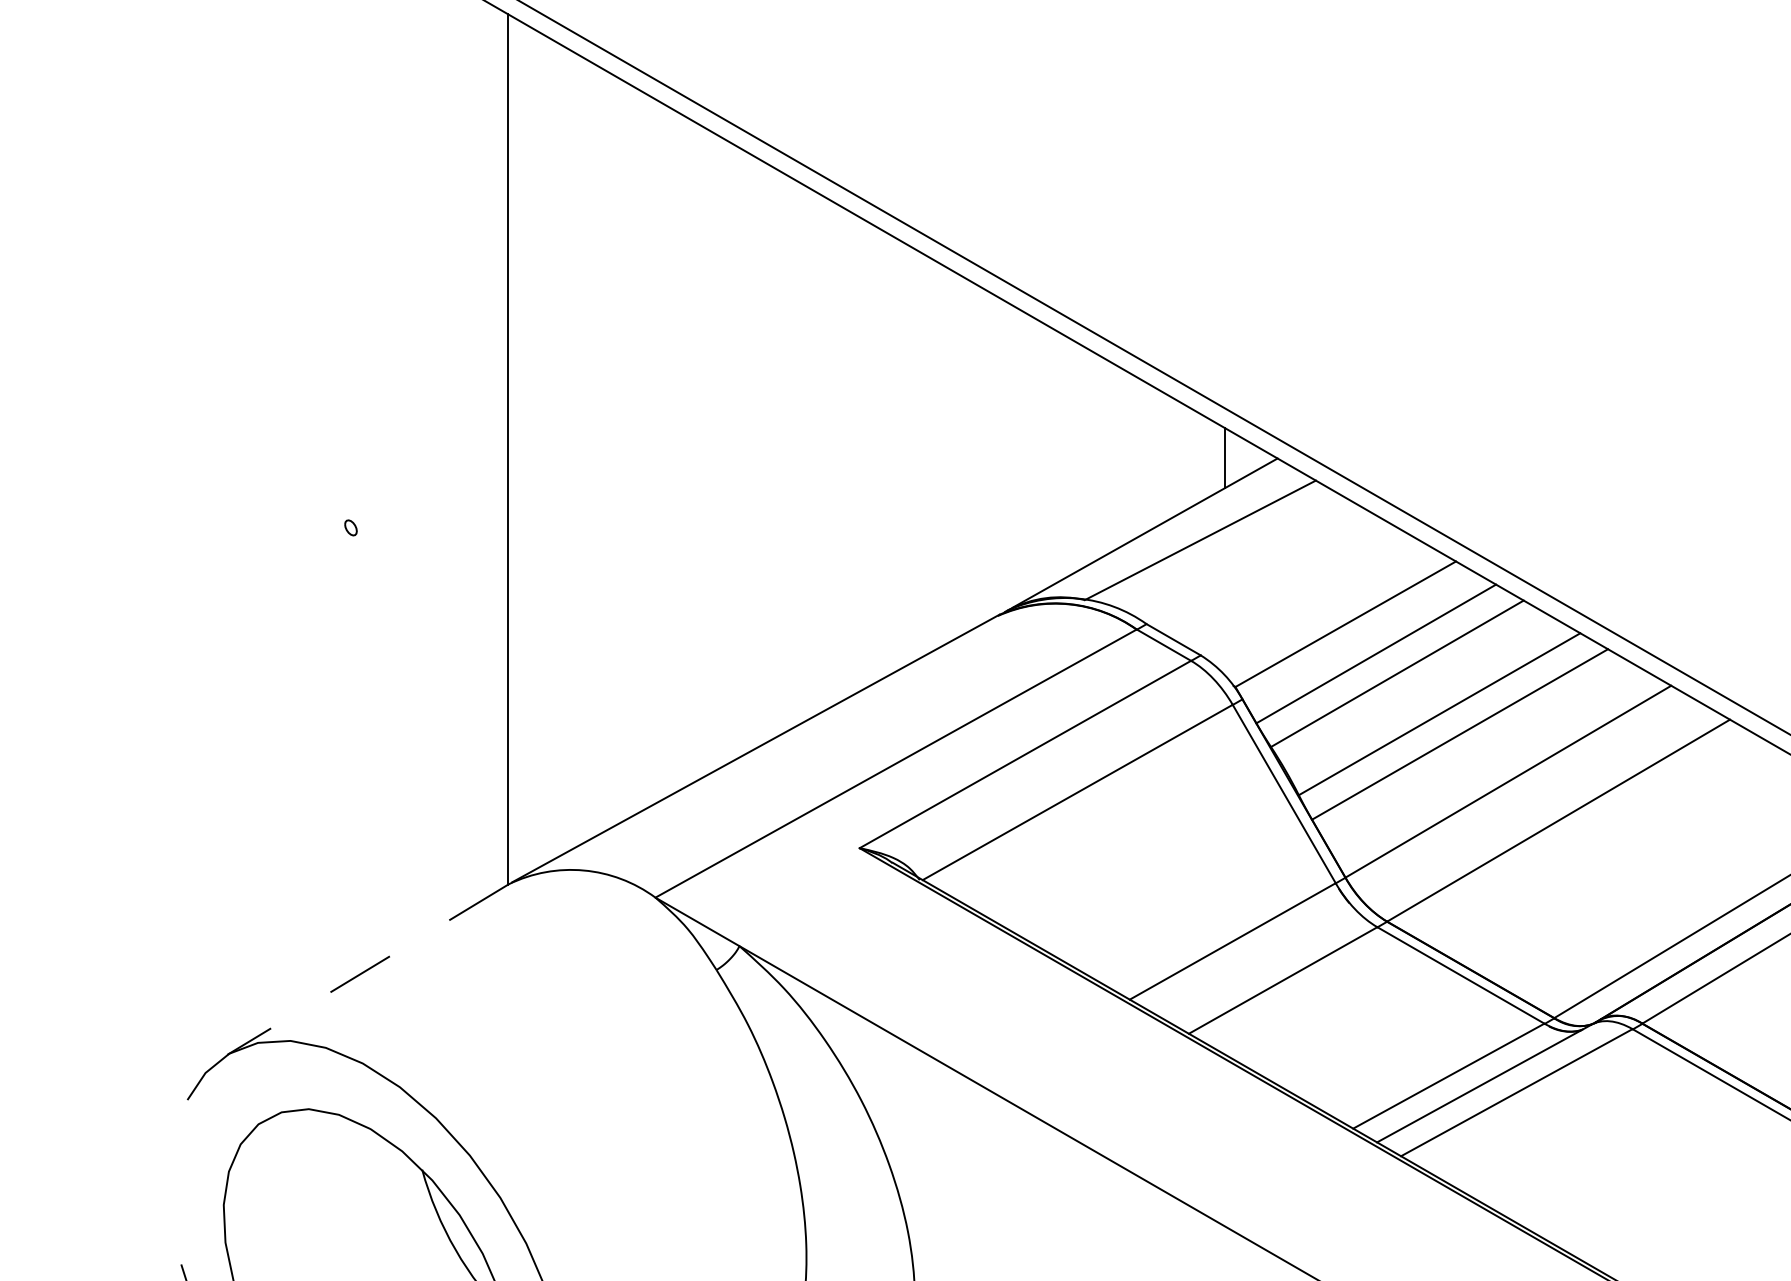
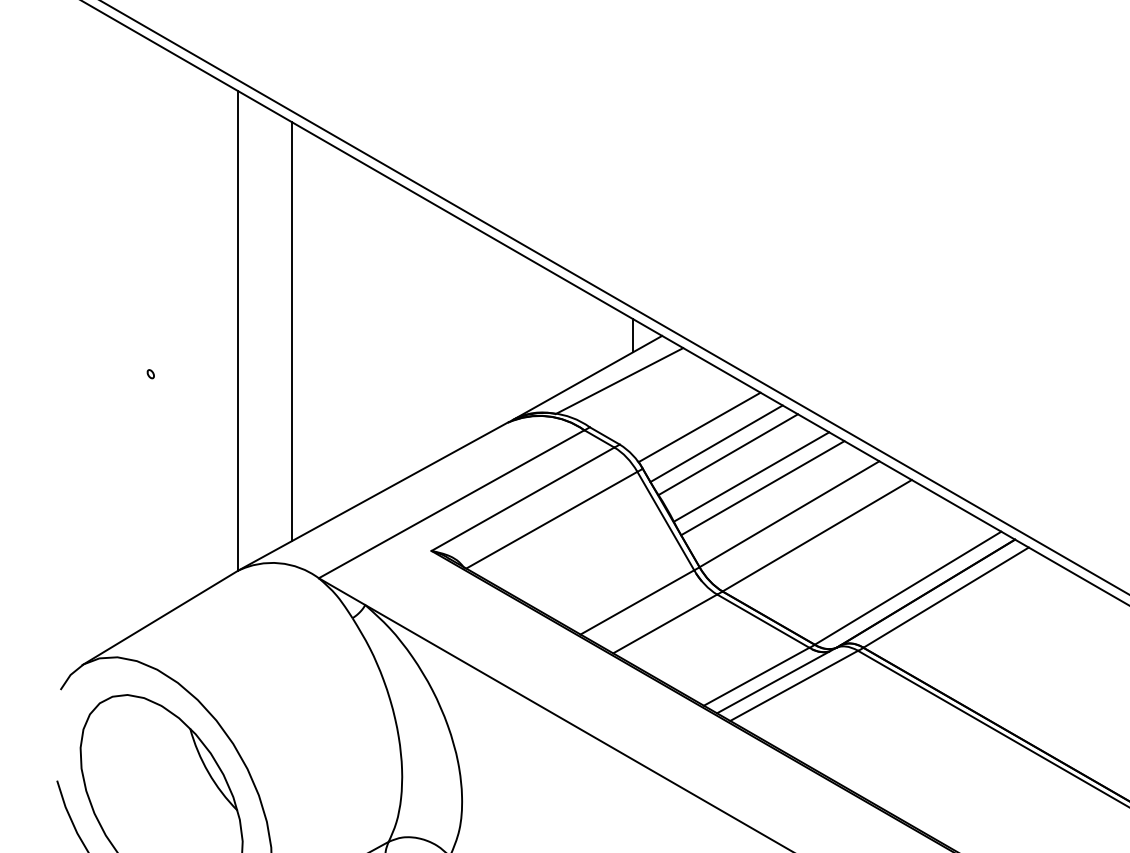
line: (605, 450) -> (291, 331), added
line: (368, 968) -> (160, 617), dashed -> solid

